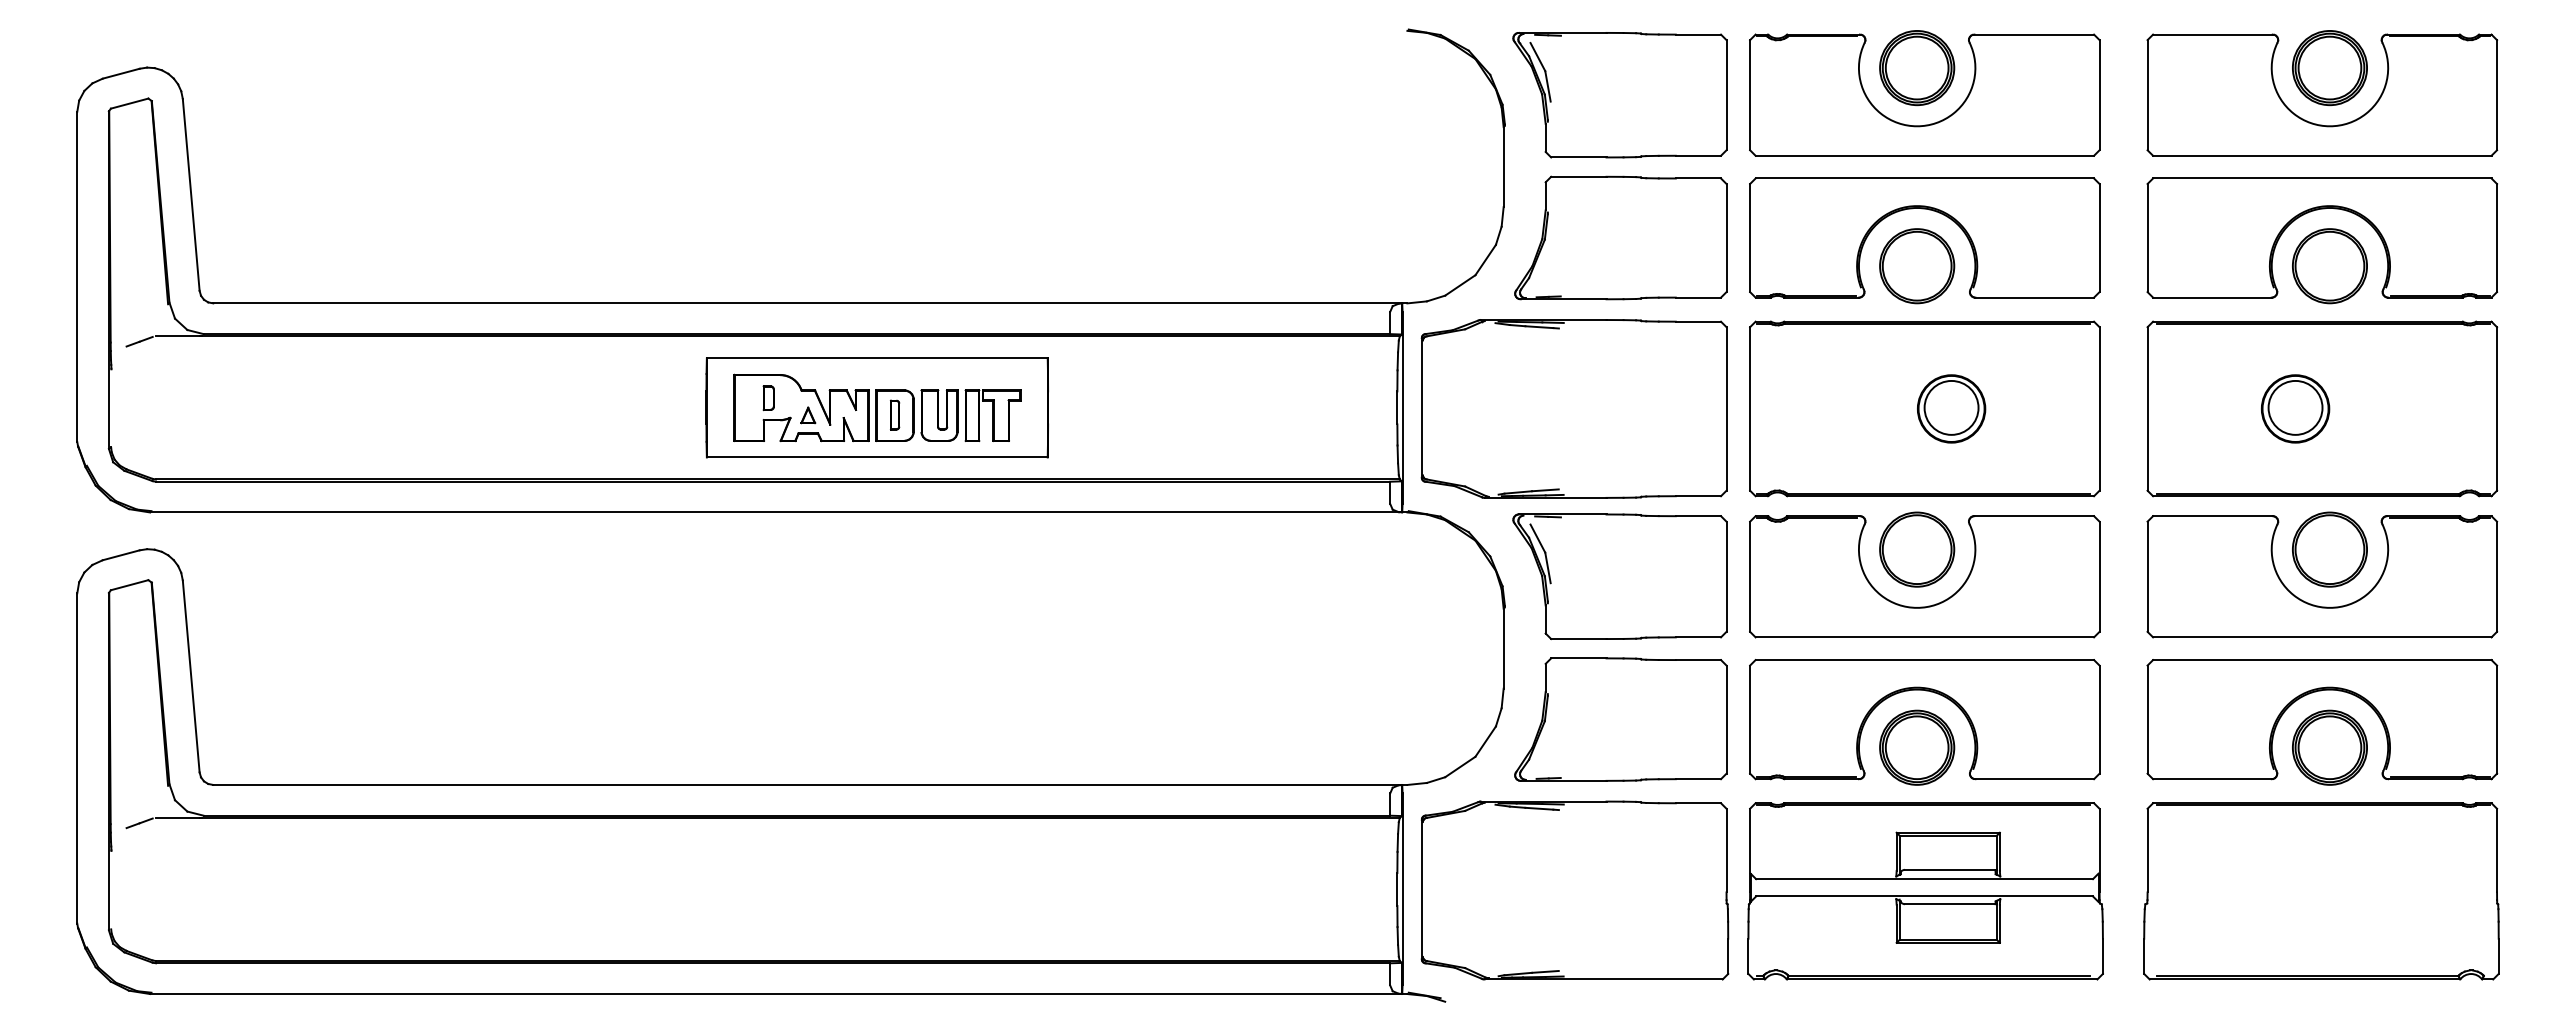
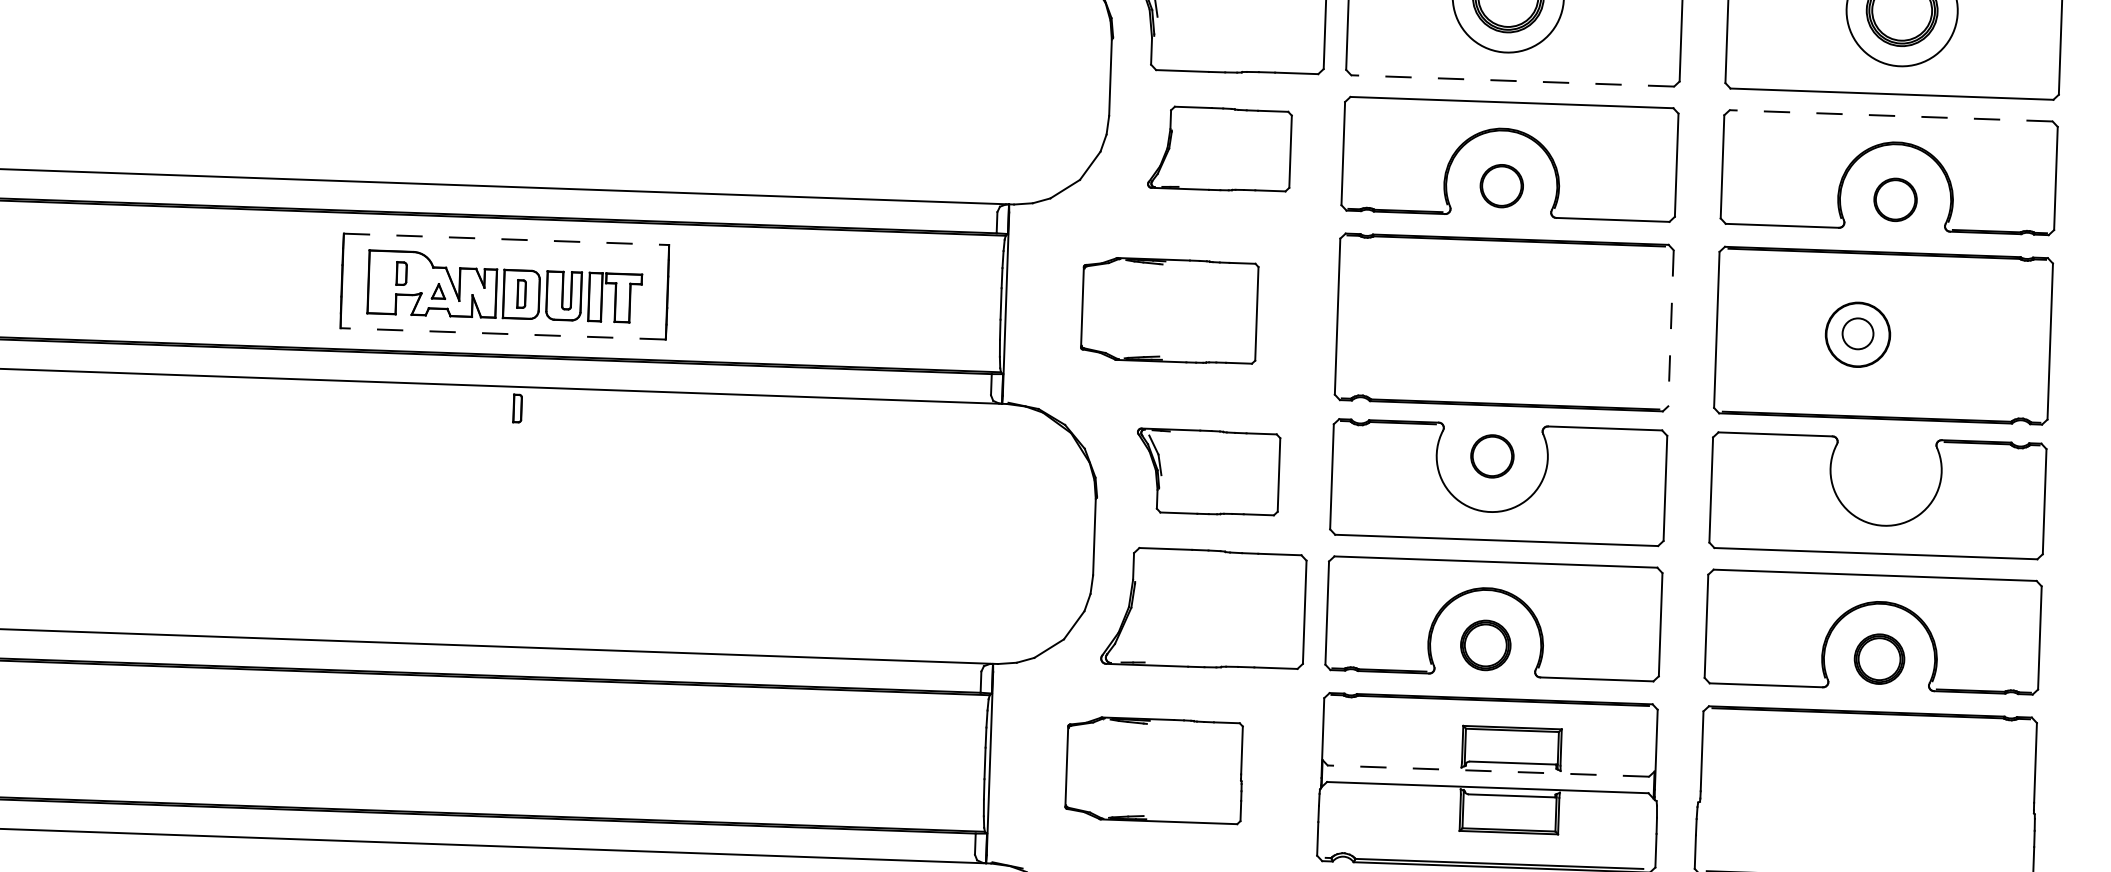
line: (1924, 155) -> (1512, 80), solid -> dashed
line: (2321, 178) -> (1890, 115), solid -> dashed
part: (1620, 237) -> (1219, 148), size x0.7
part: (1917, 266) -> (1502, 186), size x0.6
part: (2329, 266) -> (1895, 200), size x0.6
line: (877, 358) -> (506, 239), solid -> dashed
circle: (2295, 407) -> (1858, 333), size x0.6
part: (1573, 408) -> (1169, 310), size x0.6
part: (1951, 408) -> (1529, 322), removed
line: (2099, 408) -> (1670, 327), solid -> dashed
line: (876, 457) -> (502, 333), solid -> dashed
part: (895, 534) -> (518, 407), added
part: (1917, 549) -> (1492, 456), size x0.6
part: (2329, 549) -> (1885, 470), removed
part: (1619, 576) -> (1207, 472), size x0.7
part: (1917, 747) -> (1486, 645), size x0.7
part: (2329, 747) -> (1879, 658), size x0.7
line: (1924, 879) -> (1488, 771), solid -> dashed
part: (1574, 890) -> (1153, 770), size x0.6

